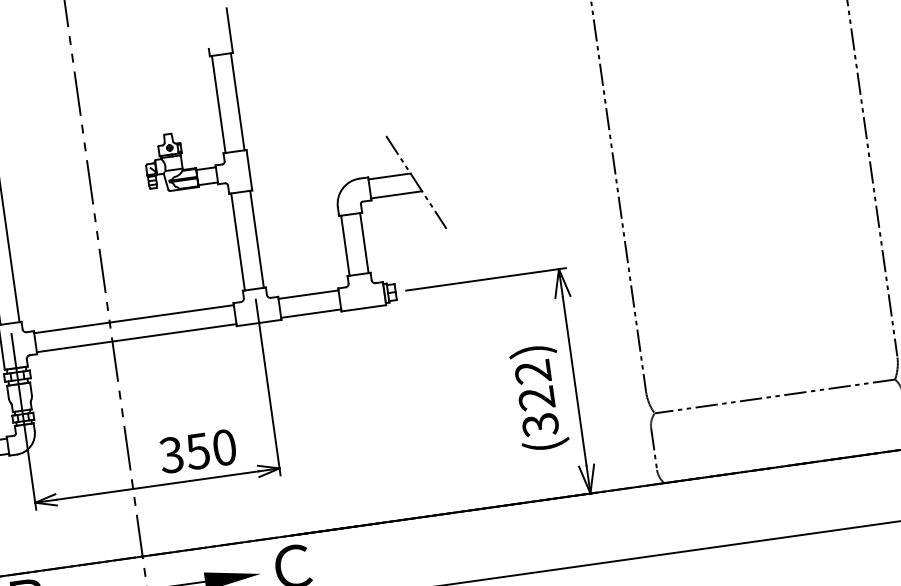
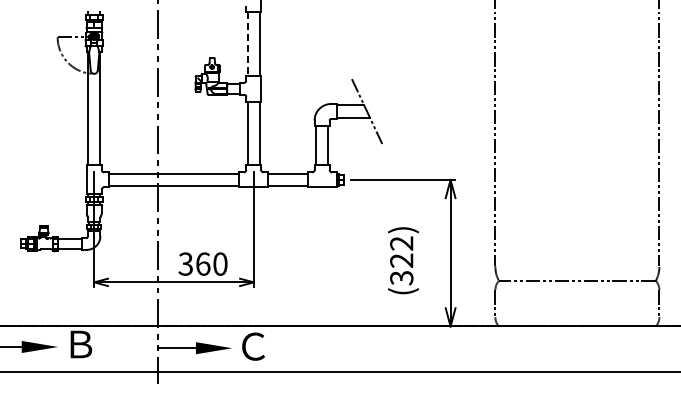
line: (218, 103) -> (247, 43), solid -> dashed
text: (539, 397) -> (403, 260), moved
text: (196, 450) -> (202, 263), 350 -> 360

